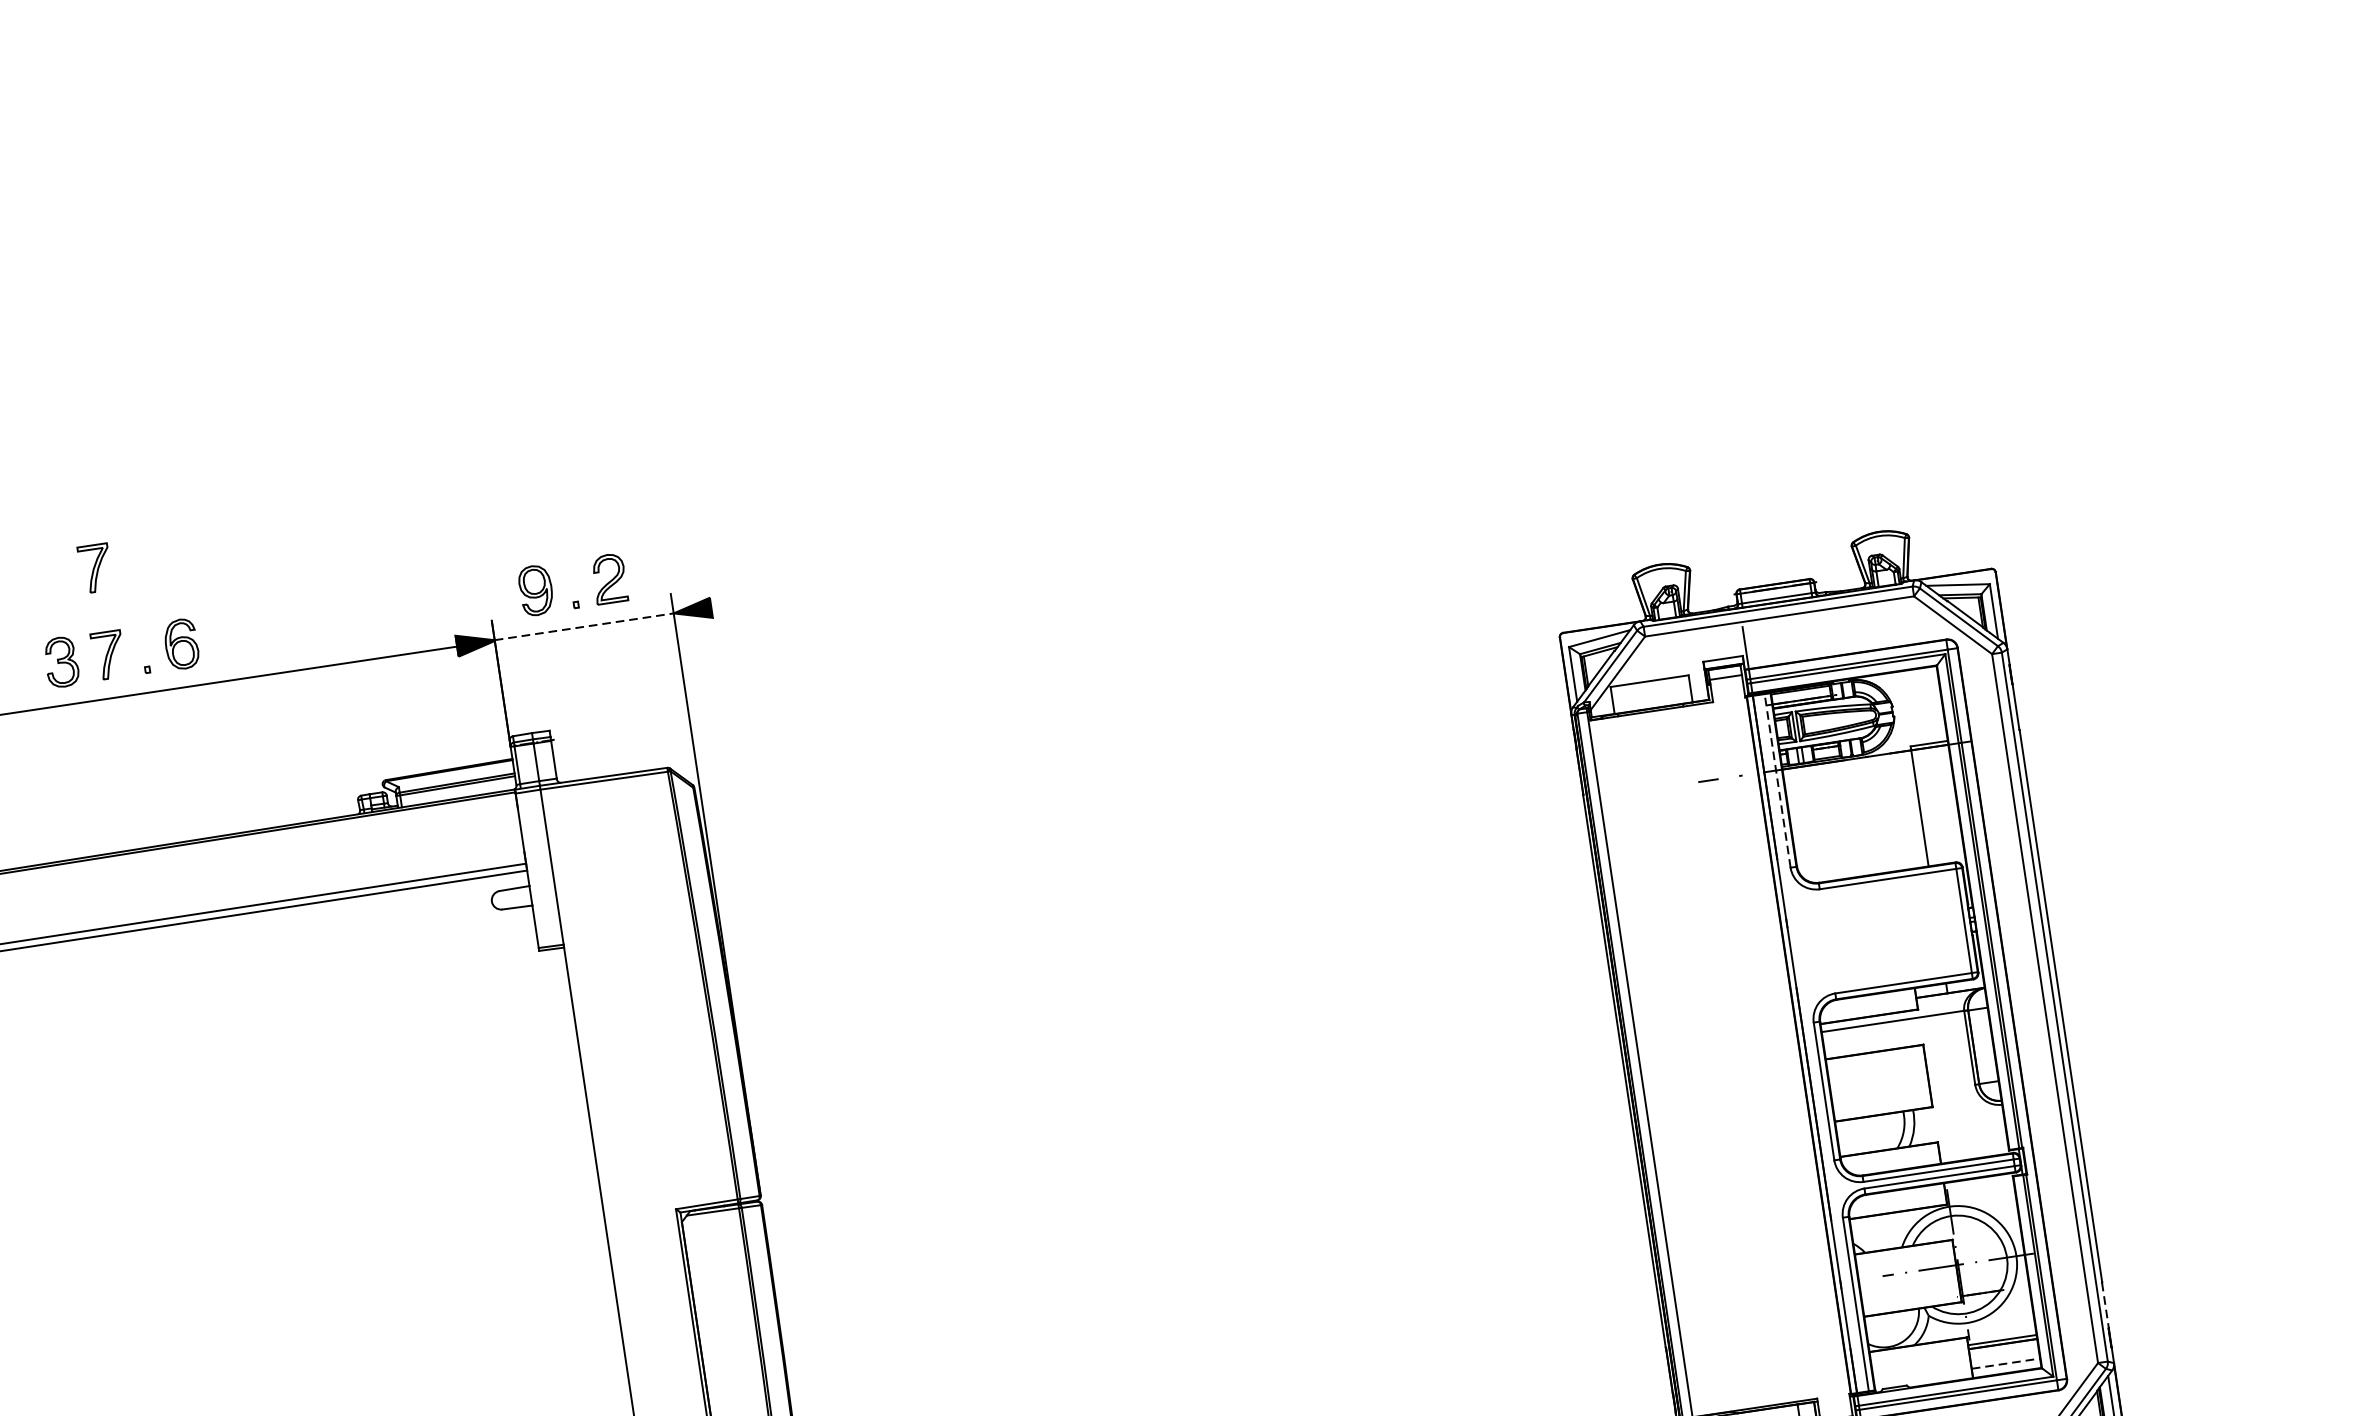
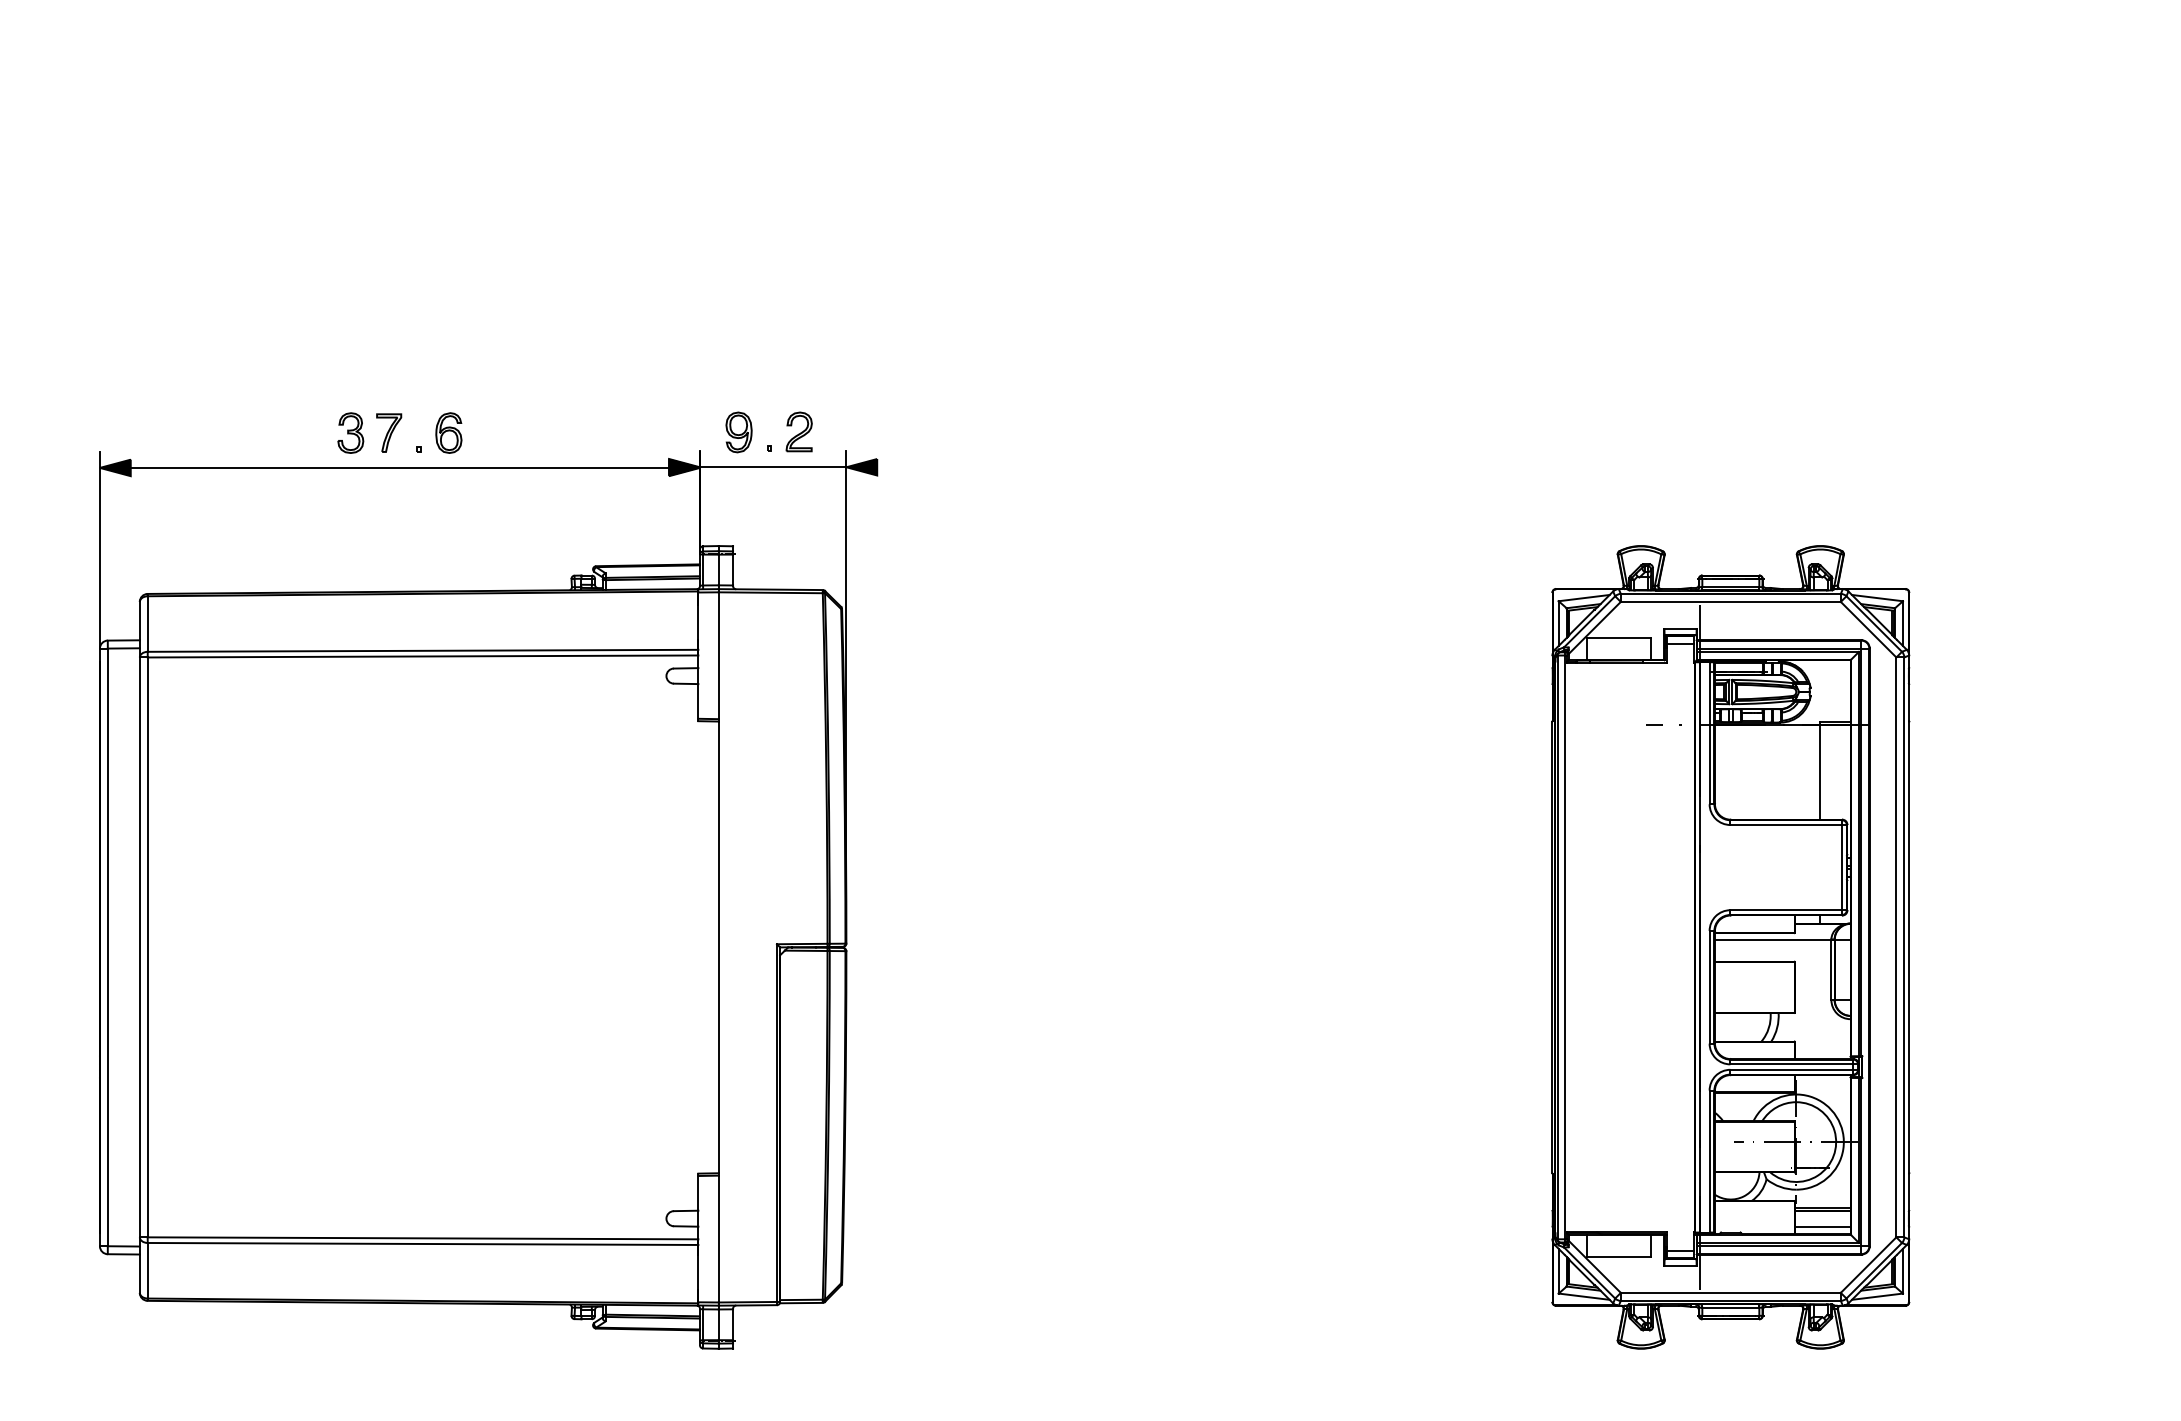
part: (95, 567) -> (389, 361), removed
line: (584, 627) -> (773, 467), dashed -> solid
line: (1777, 781) -> (1709, 733), dashed -> solid
line: (2105, 1305) -> (1909, 1192), dashed -> solid
line: (2005, 1363) -> (1822, 1226), dashed -> solid

